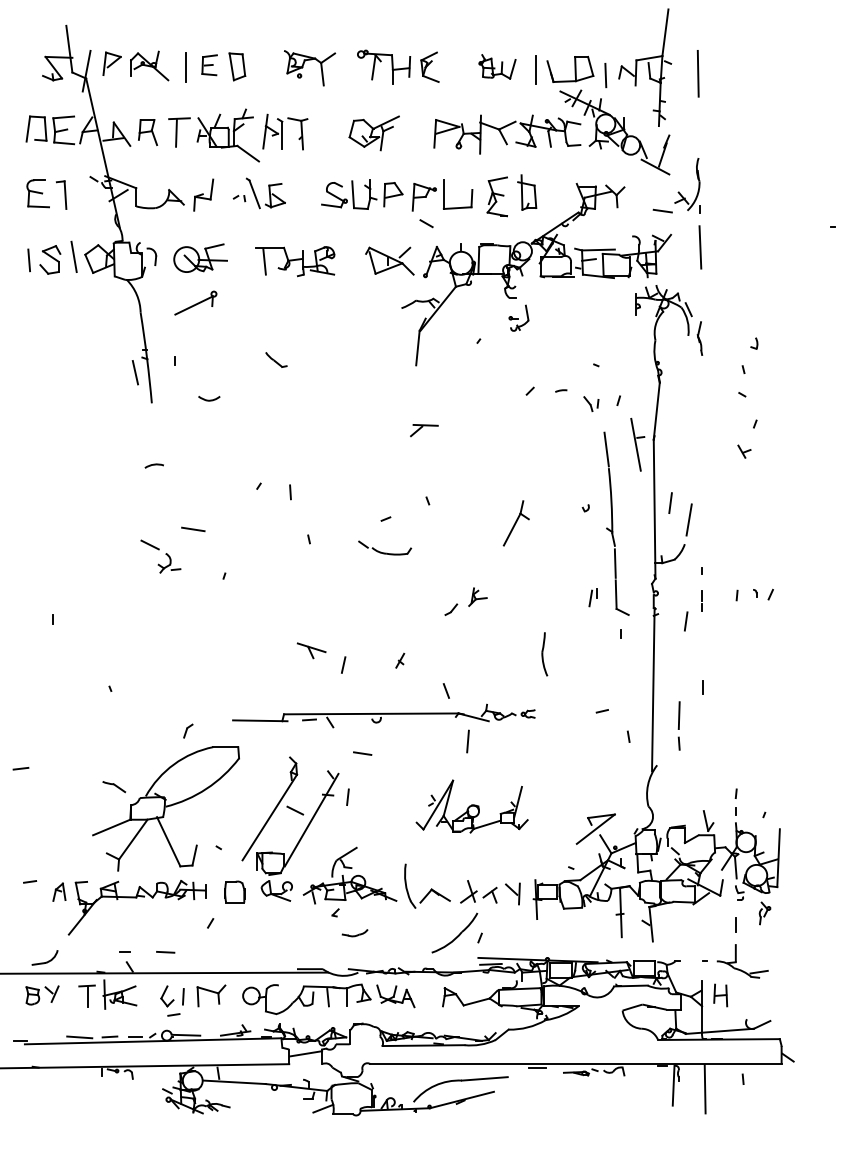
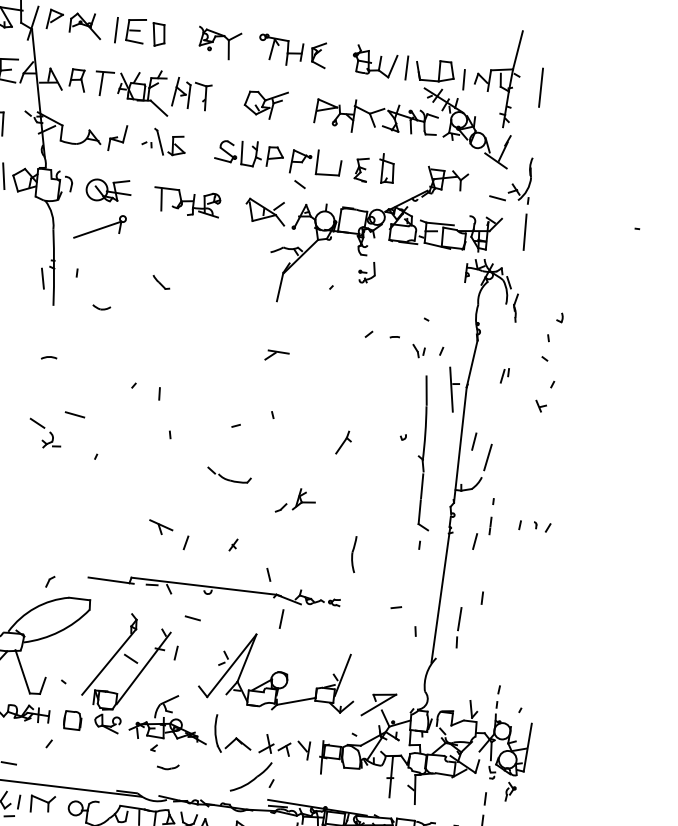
part: (209, 65) -> (135, 31), size x1.43
part: (497, 66) -> (374, 61), size x1.43
part: (497, 196) -> (361, 169), size x0.71
part: (195, 302) -> (99, 226), size x1.43
part: (516, 523) -> (344, 442), size x0.62
part: (385, 547) -> (229, 475), moved
part: (477, 596) -> (304, 499), size x1.43
part: (592, 597) -> (504, 375), moved
part: (471, 806) -> (277, 673), size x1.67

